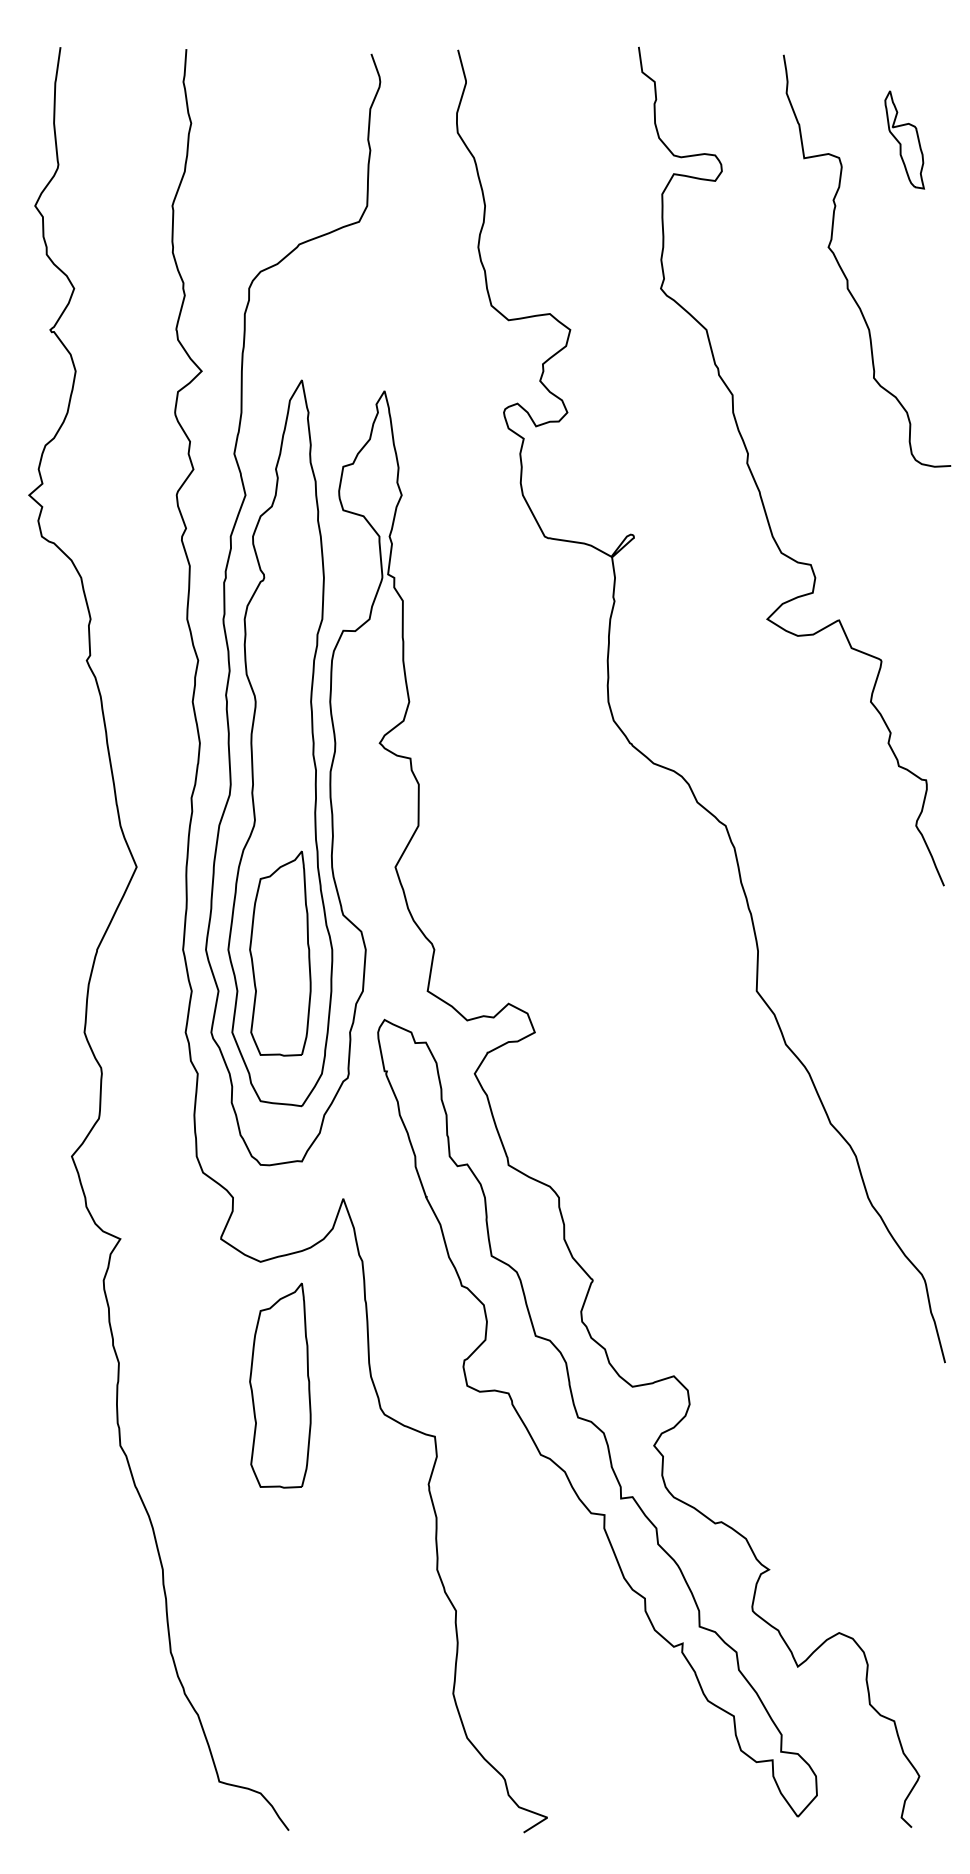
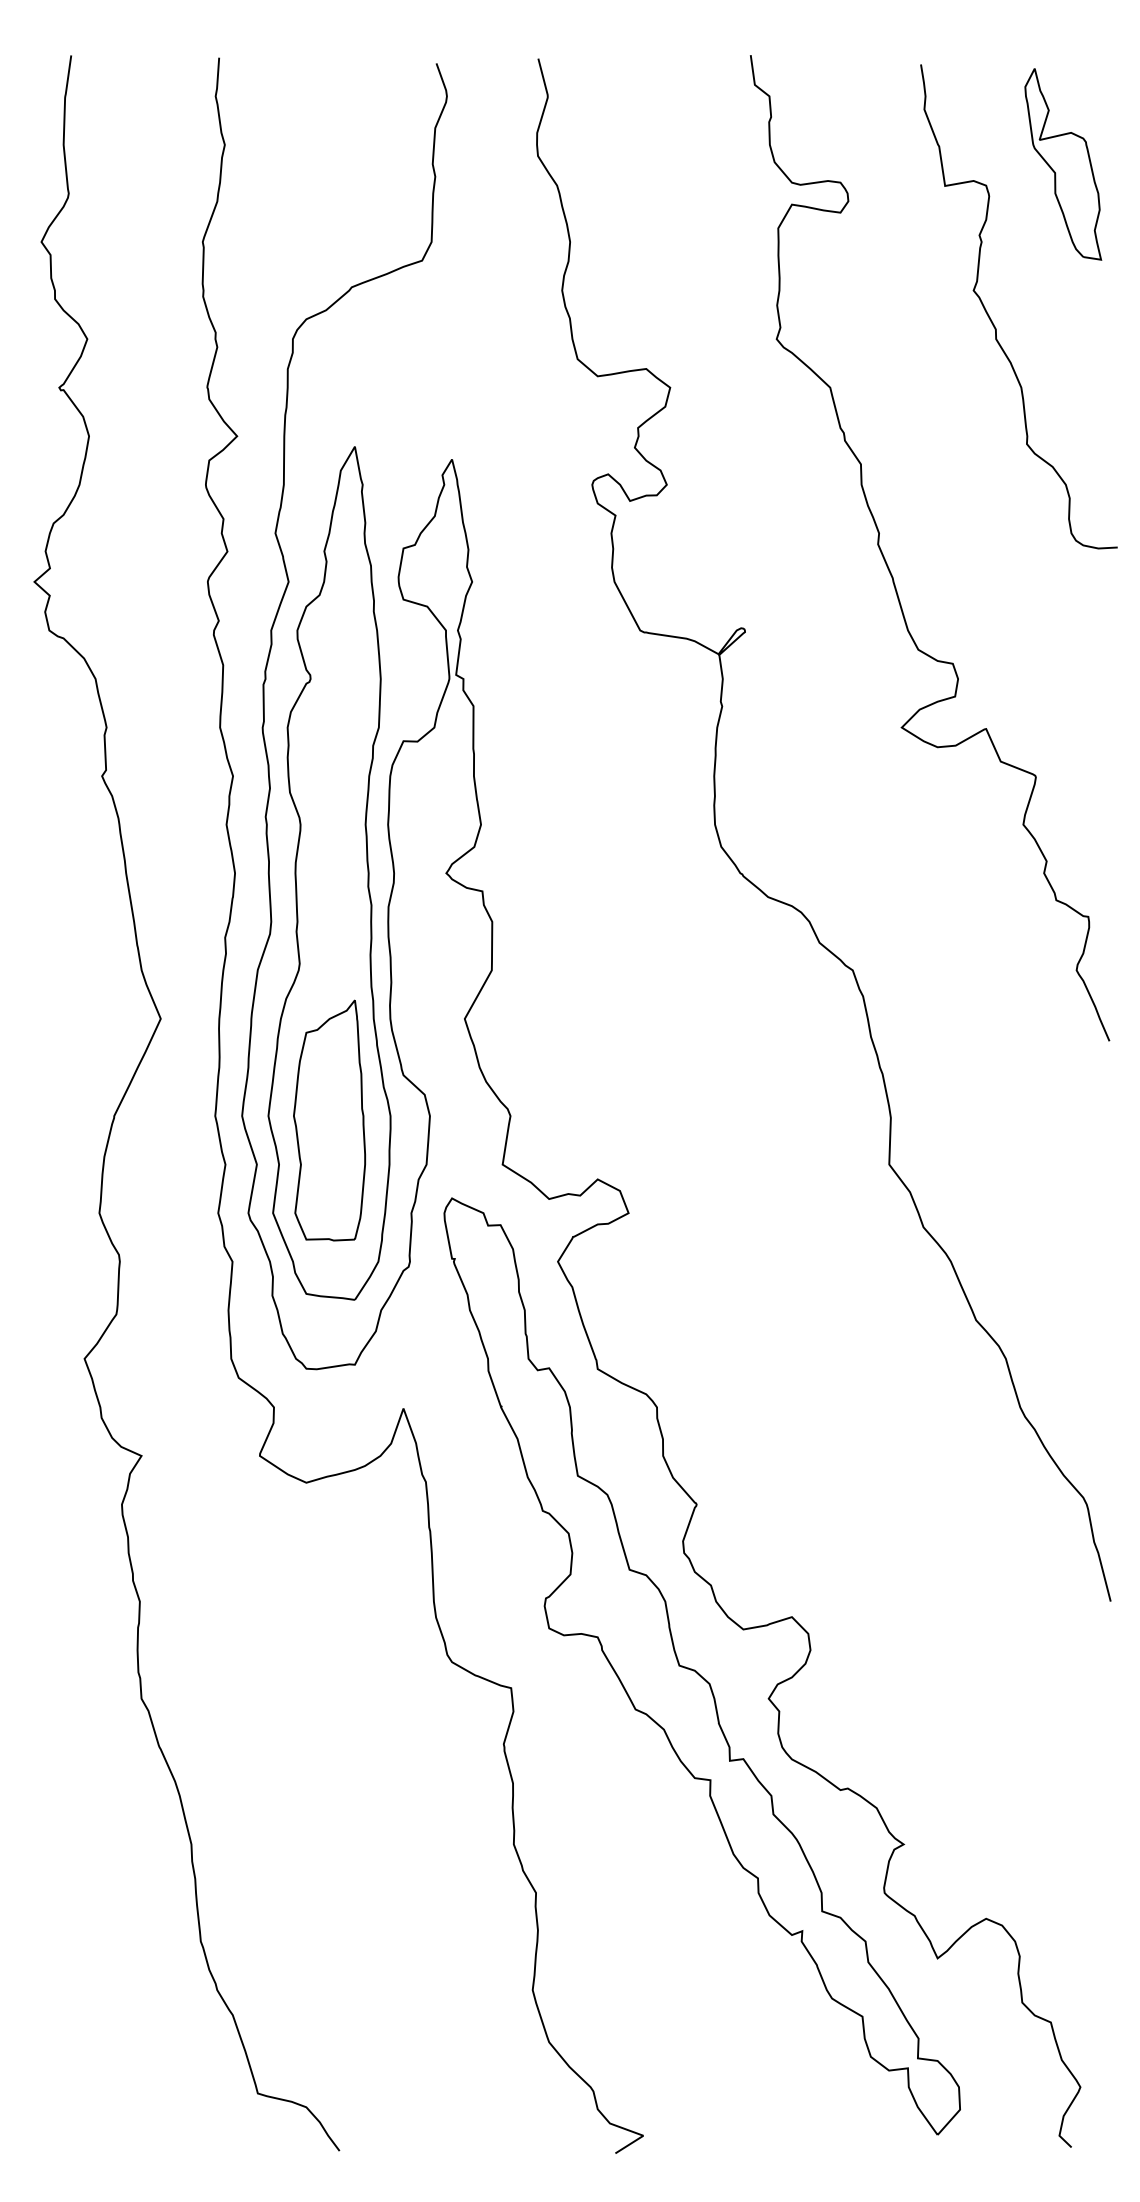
part: (904, 139) -> (1062, 163), size x1.67
part: (280, 1385) -> (329, 1627), removed

